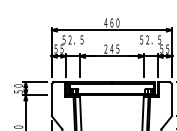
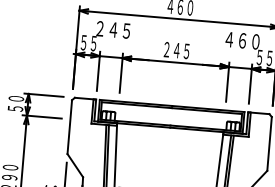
text: (72, 39) -> (112, 29), ５２．５ -> ２４５
text: (150, 39) -> (242, 40), ５２．５ -> ４６０

